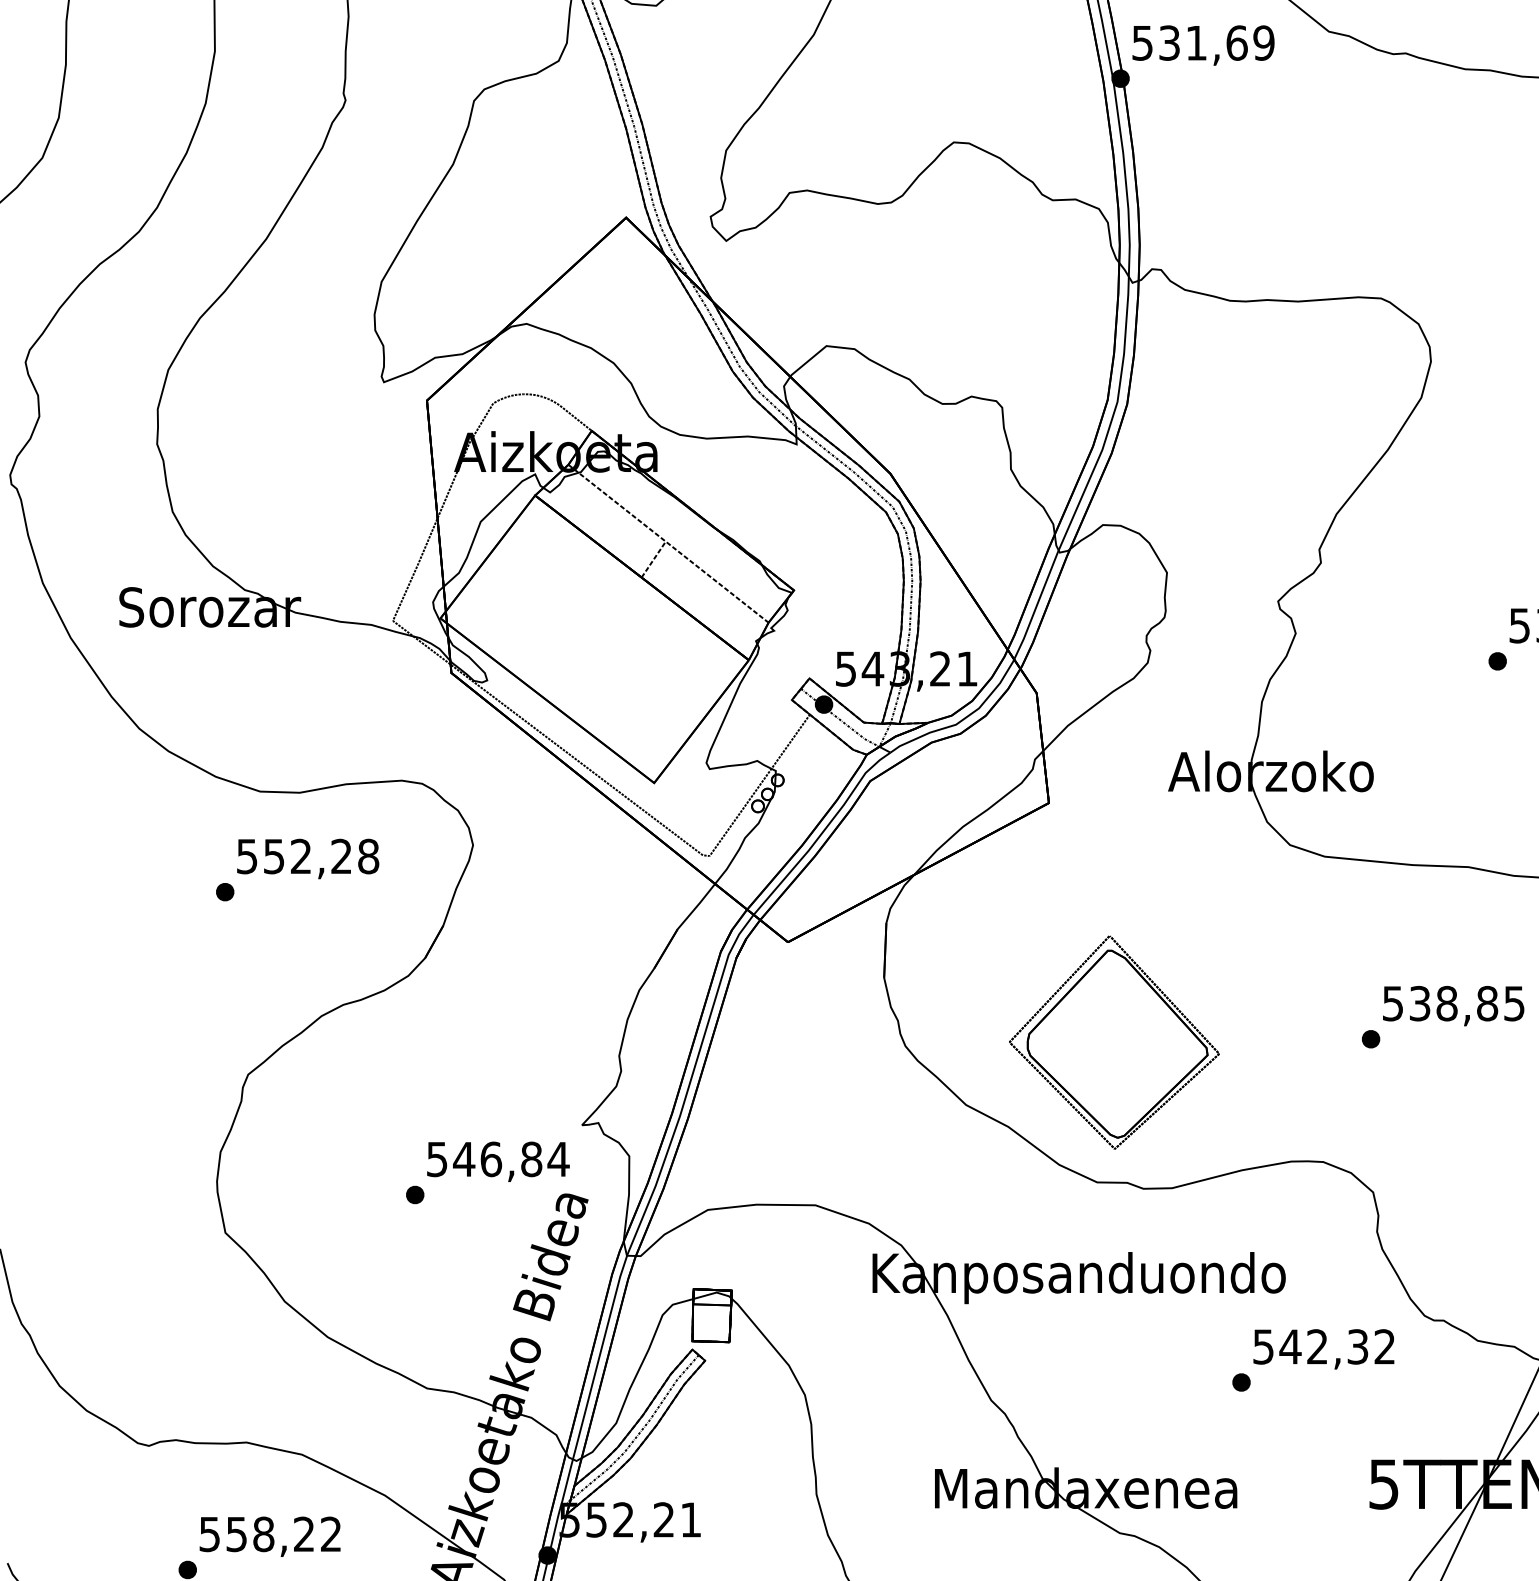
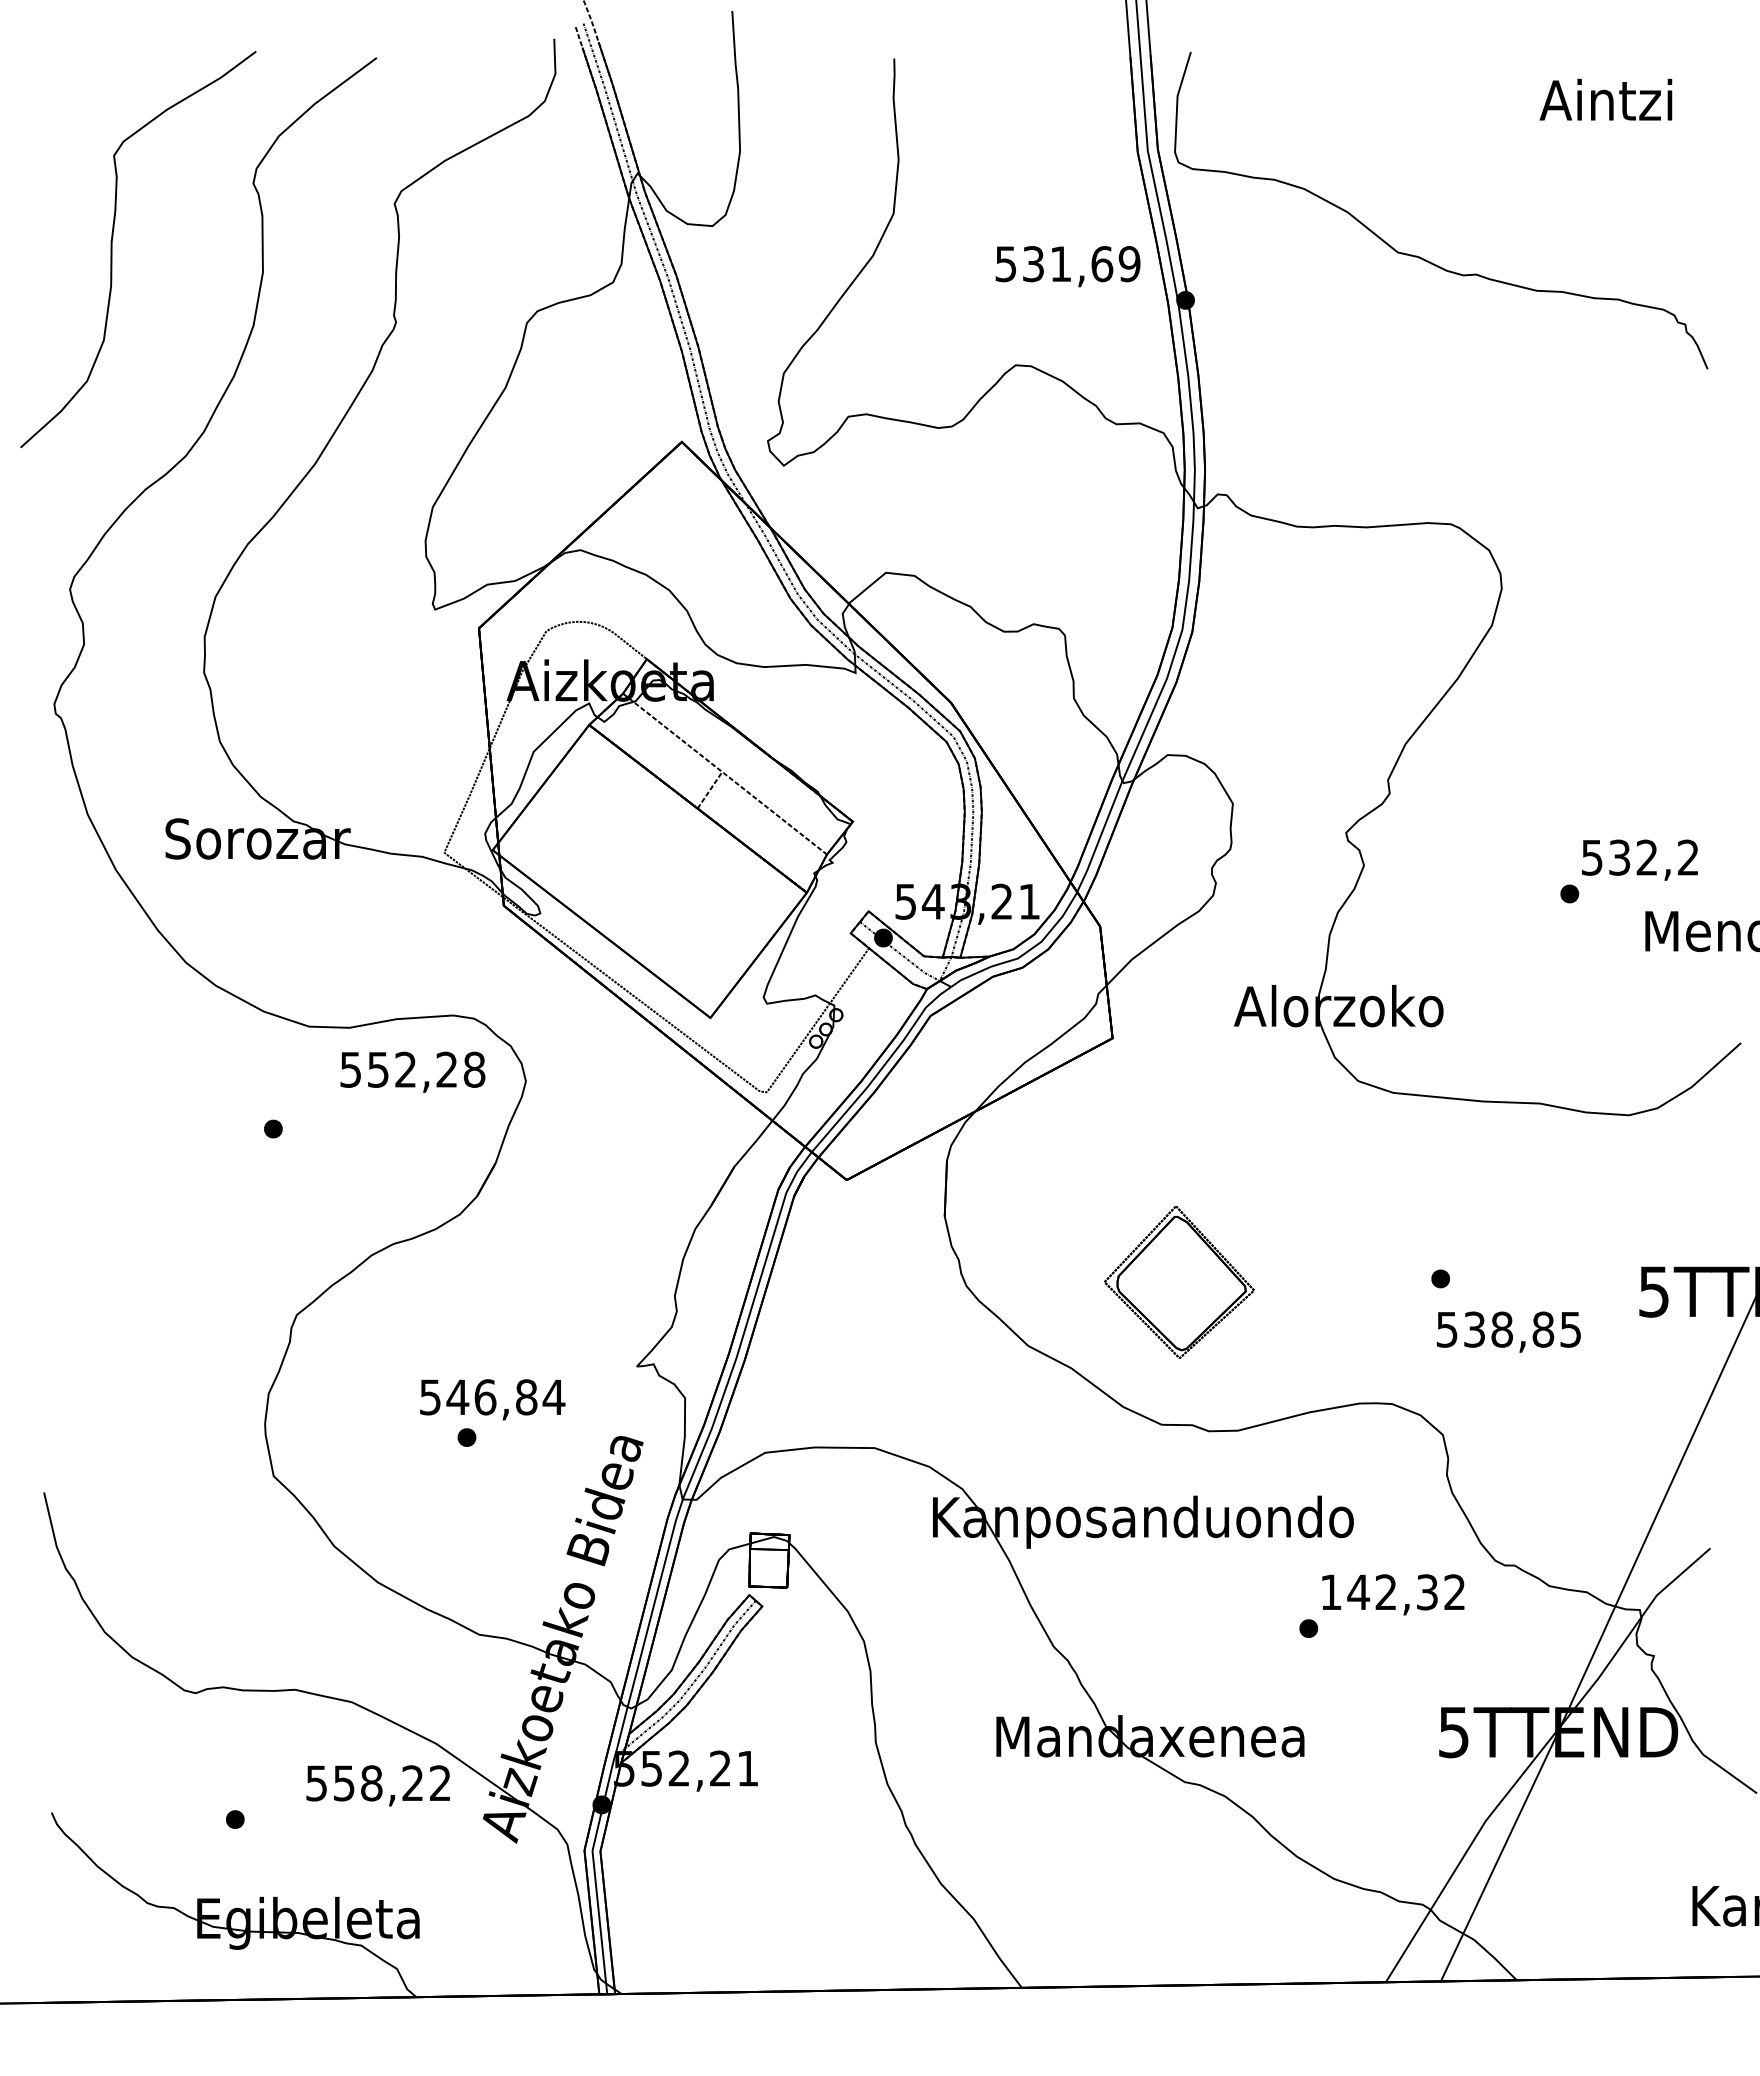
text: (1202, 45) -> (1067, 266), moved
text: (307, 858) -> (412, 1071), moved
text: (1453, 1005) -> (1508, 1331), moved
part: (1114, 1042) -> (1179, 1282), size x0.7
text: (498, 1161) -> (492, 1399), moved
text: (1263, 1347) -> (1331, 1592), 542,32 -> 142,32
text: (269, 1536) -> (377, 1785), moved

